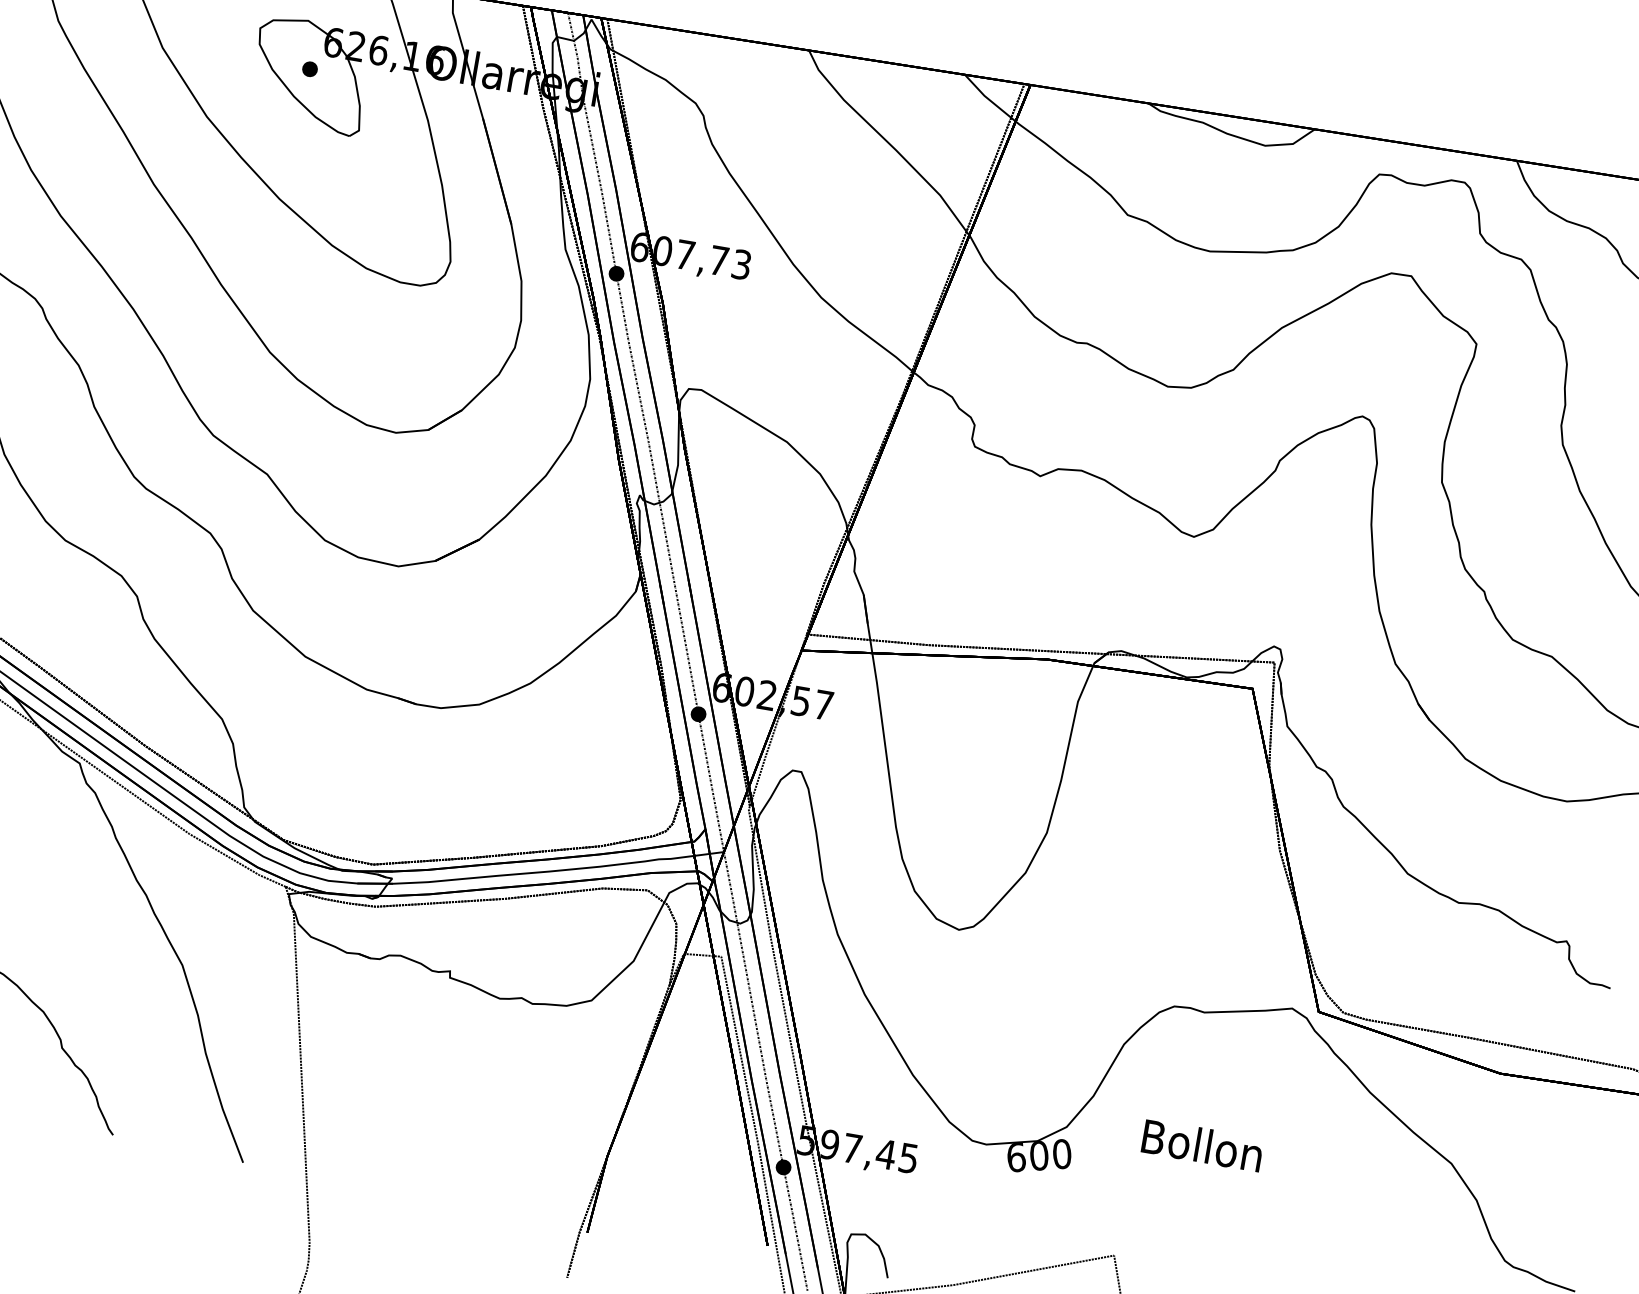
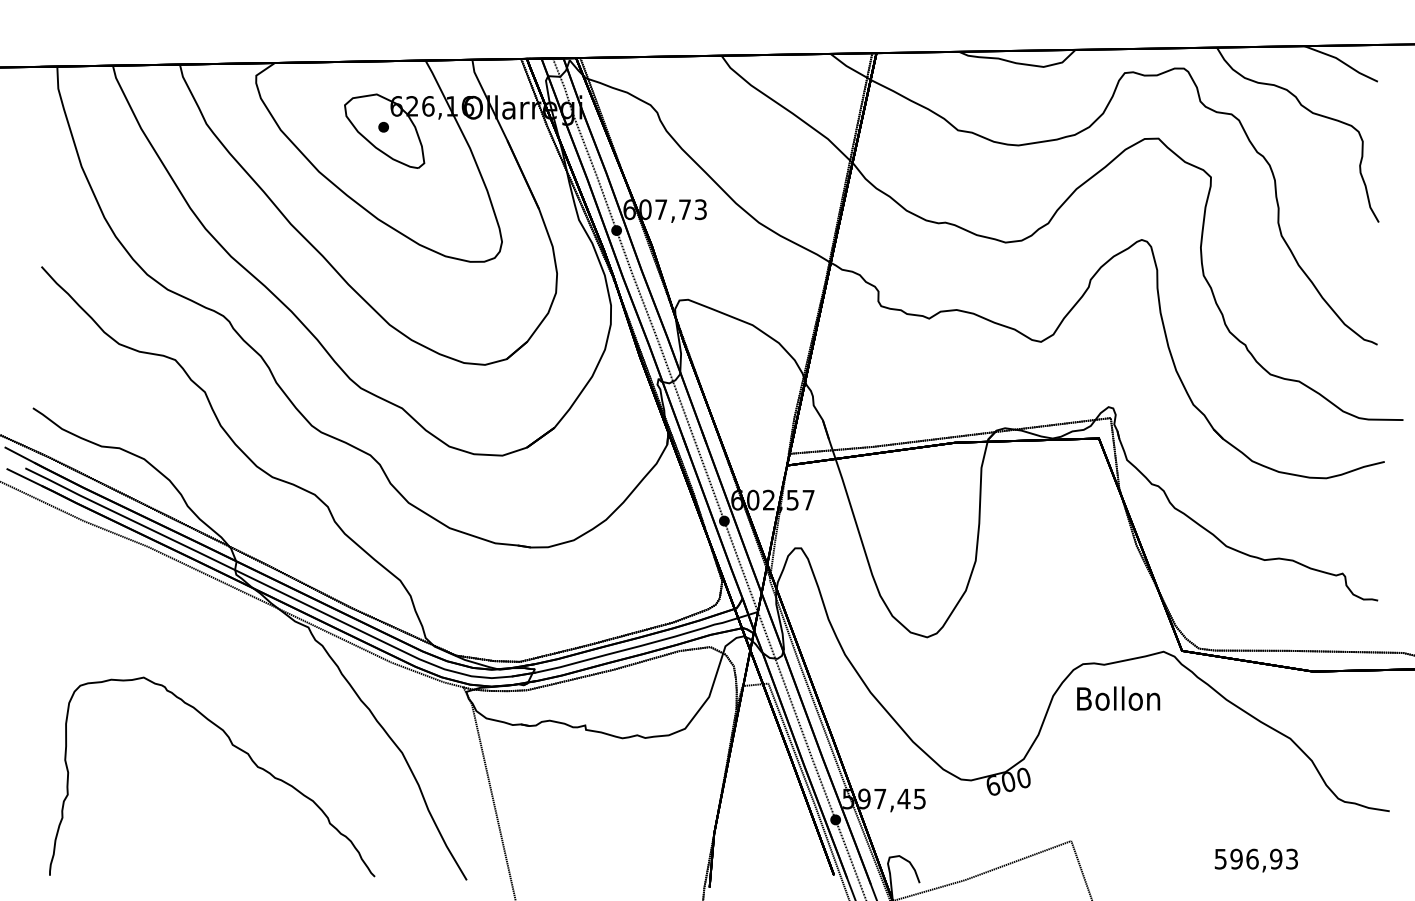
text: (1202, 1145) -> (1118, 698), moved

